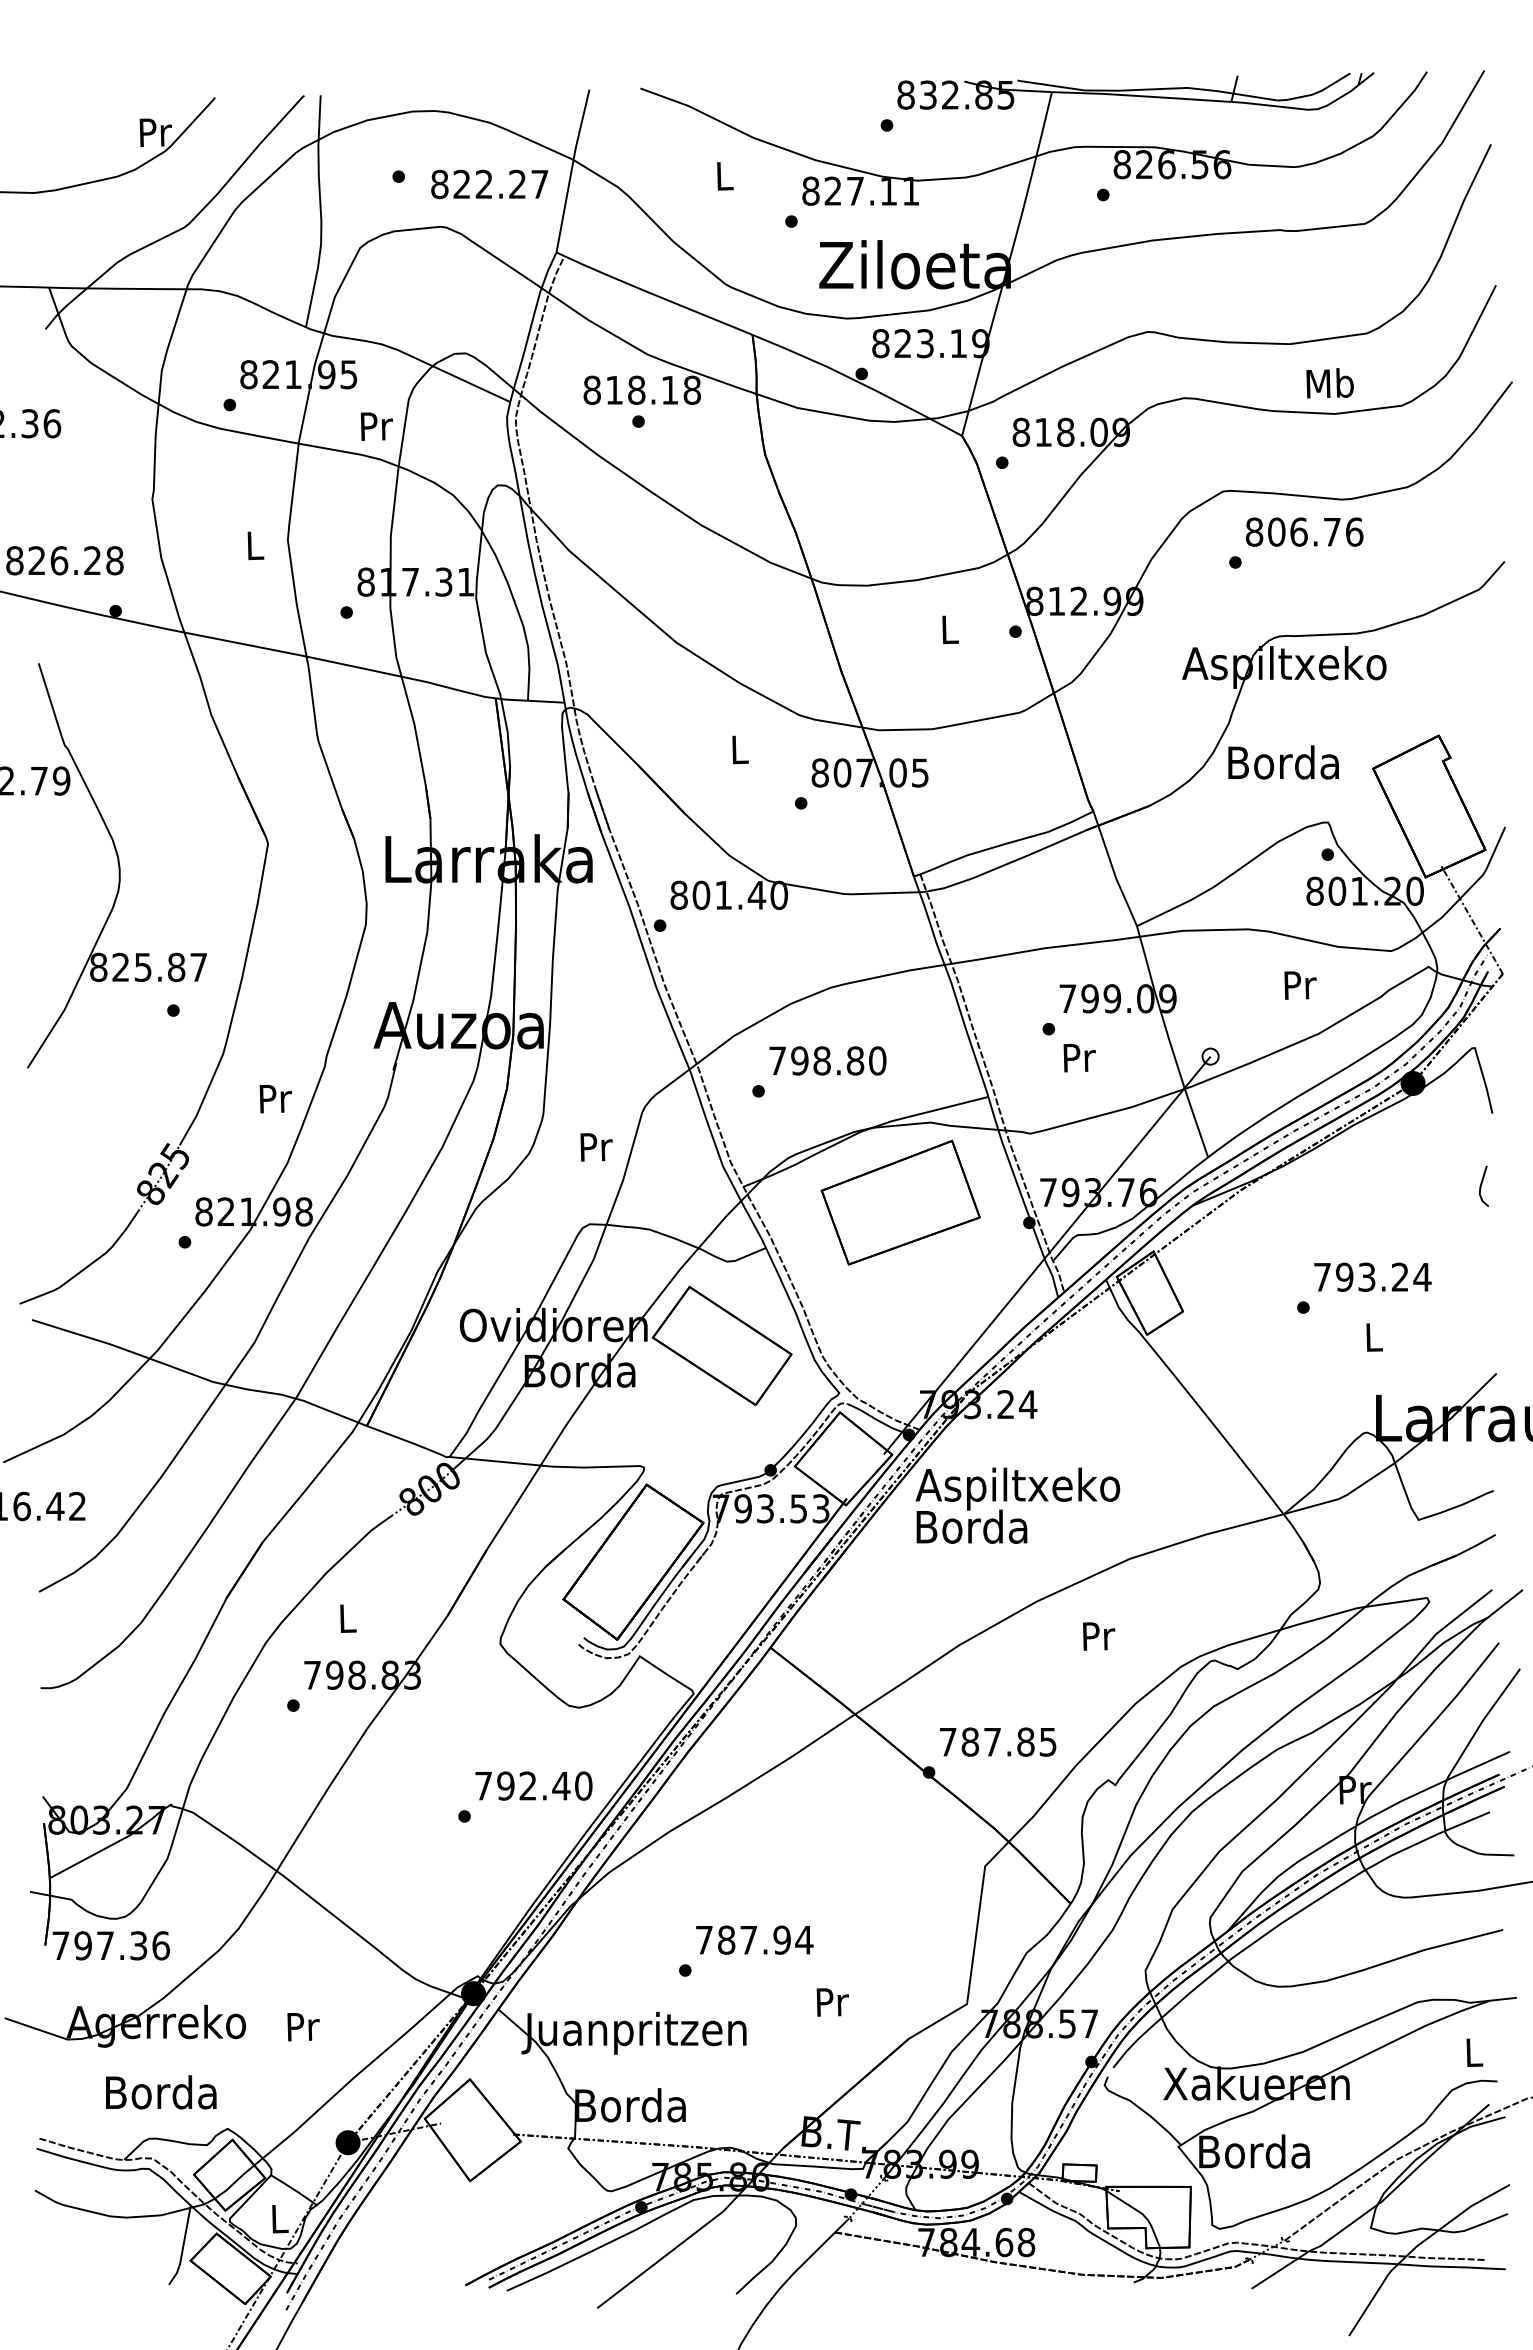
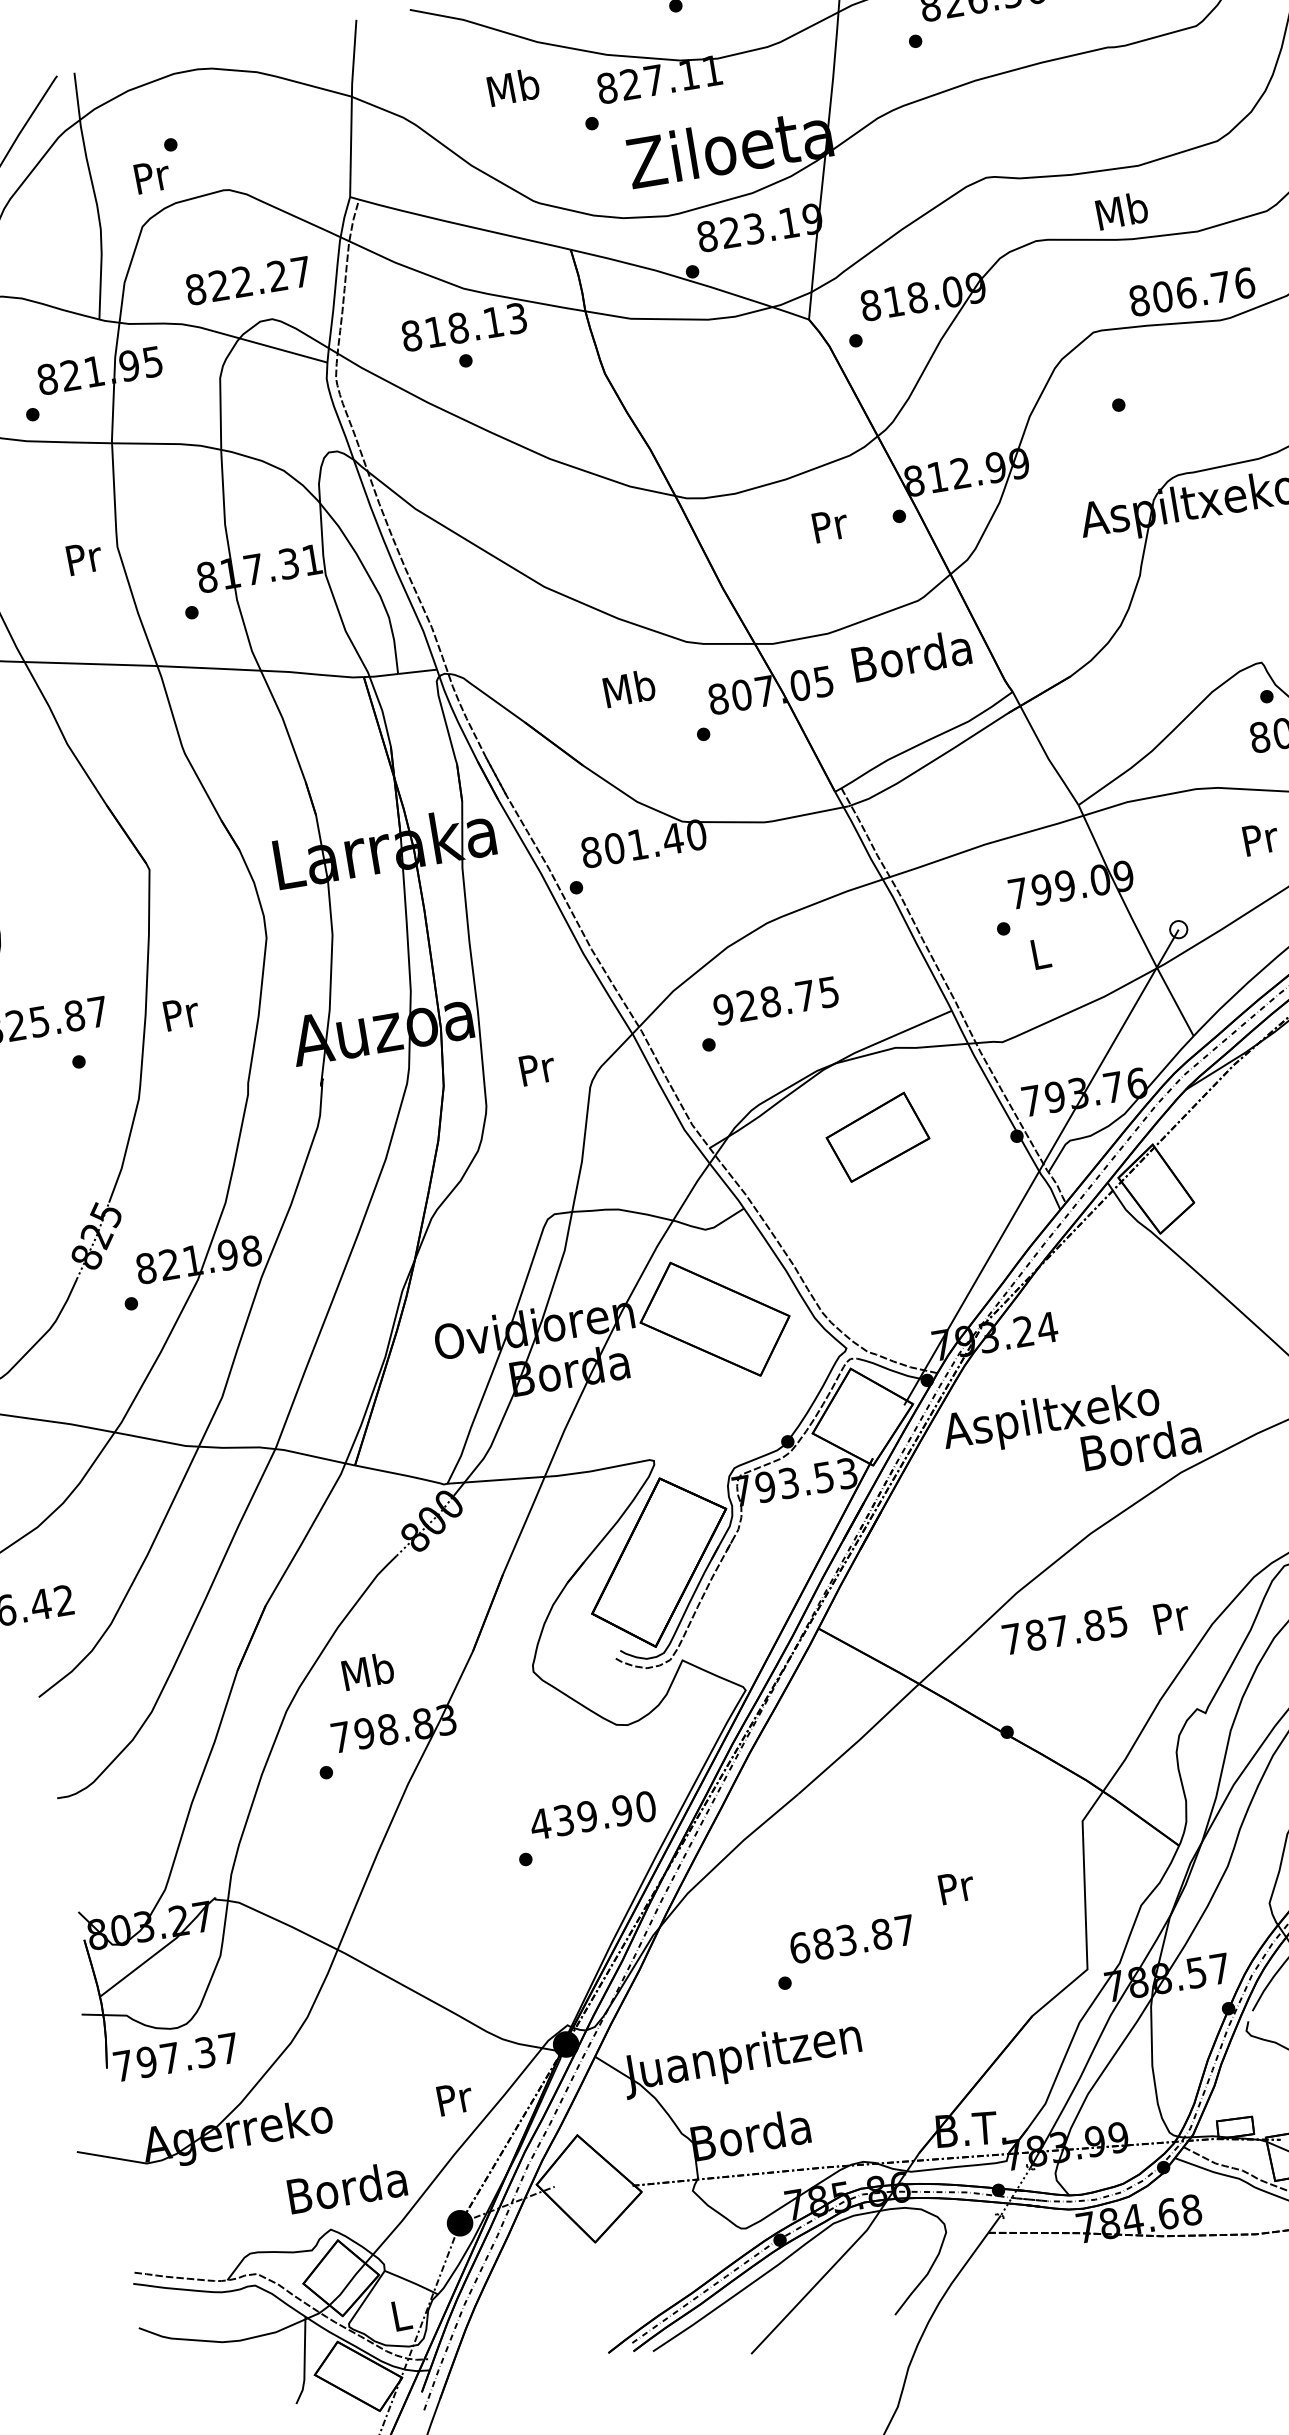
text: (724, 175) -> (513, 86), L -> Mb
text: (489, 183) -> (248, 280), moved
text: (1329, 383) -> (1121, 211), moved
text: (692, 389) -> (517, 317), 818.18 -> 818.13
text: (376, 426) -> (152, 176), moved
text: (1304, 531) -> (1191, 291), moved
text: (255, 545) -> (84, 558), L -> Pr
text: (950, 629) -> (830, 525), L -> Pr
text: (739, 749) -> (629, 688), L -> Mb
text: (1283, 762) -> (911, 655), moved
text: (1079, 1057) -> (1040, 953), Pr -> L
text: (827, 1060) -> (776, 1000), 798.80 -> 928.75
text: (275, 1099) -> (181, 1014), moved
text: (596, 1147) -> (537, 1069), moved
part: (900, 1202) -> (877, 1137), size x0.6
text: (971, 1526) -> (1140, 1444), moved
text: (347, 1618) -> (368, 1671), L -> Mb
text: (1099, 1636) -> (1172, 1617), moved
text: (998, 1741) -> (1065, 1629), moved
text: (522, 1785) -> (581, 1816), 792.40 -> 439.90
text: (754, 1939) -> (852, 1938), 787.94 -> 683.87
text: (160, 1945) -> (228, 2048), 797.36 -> 797.37
text: (832, 2002) -> (956, 1887), moved
text: (303, 2027) -> (455, 2099), moved
text: (161, 2092) -> (347, 2187), moved

